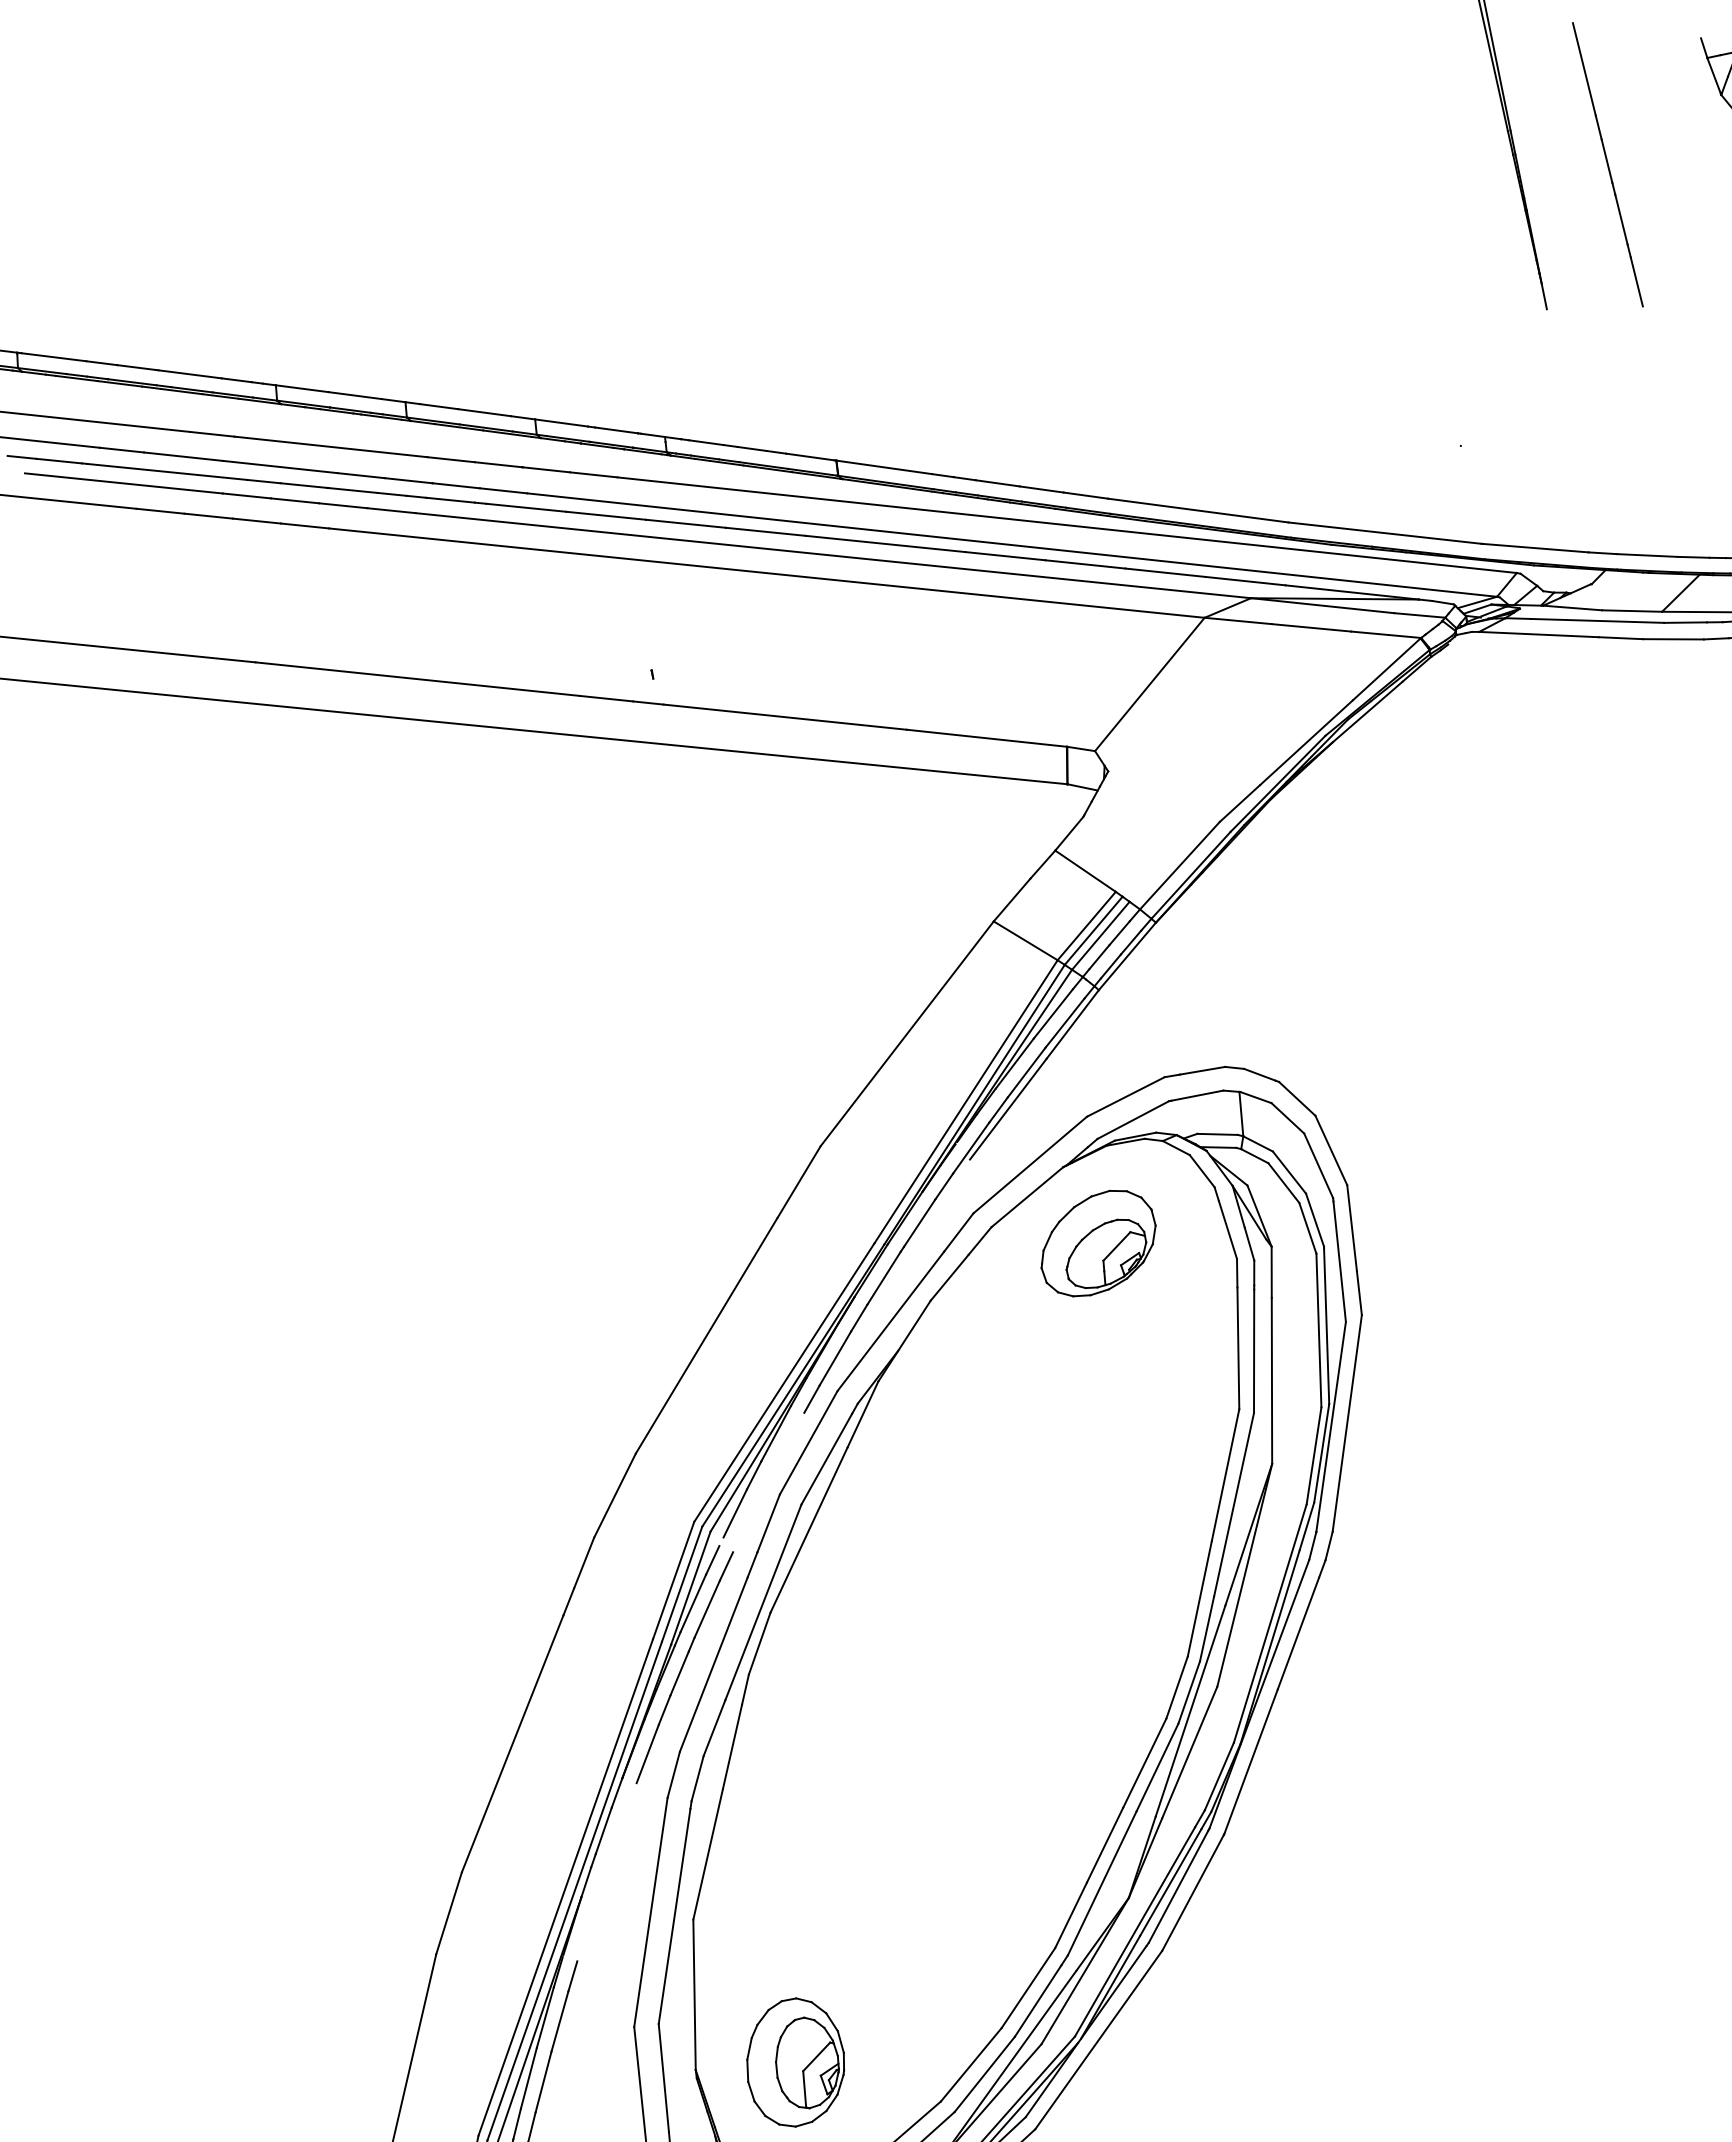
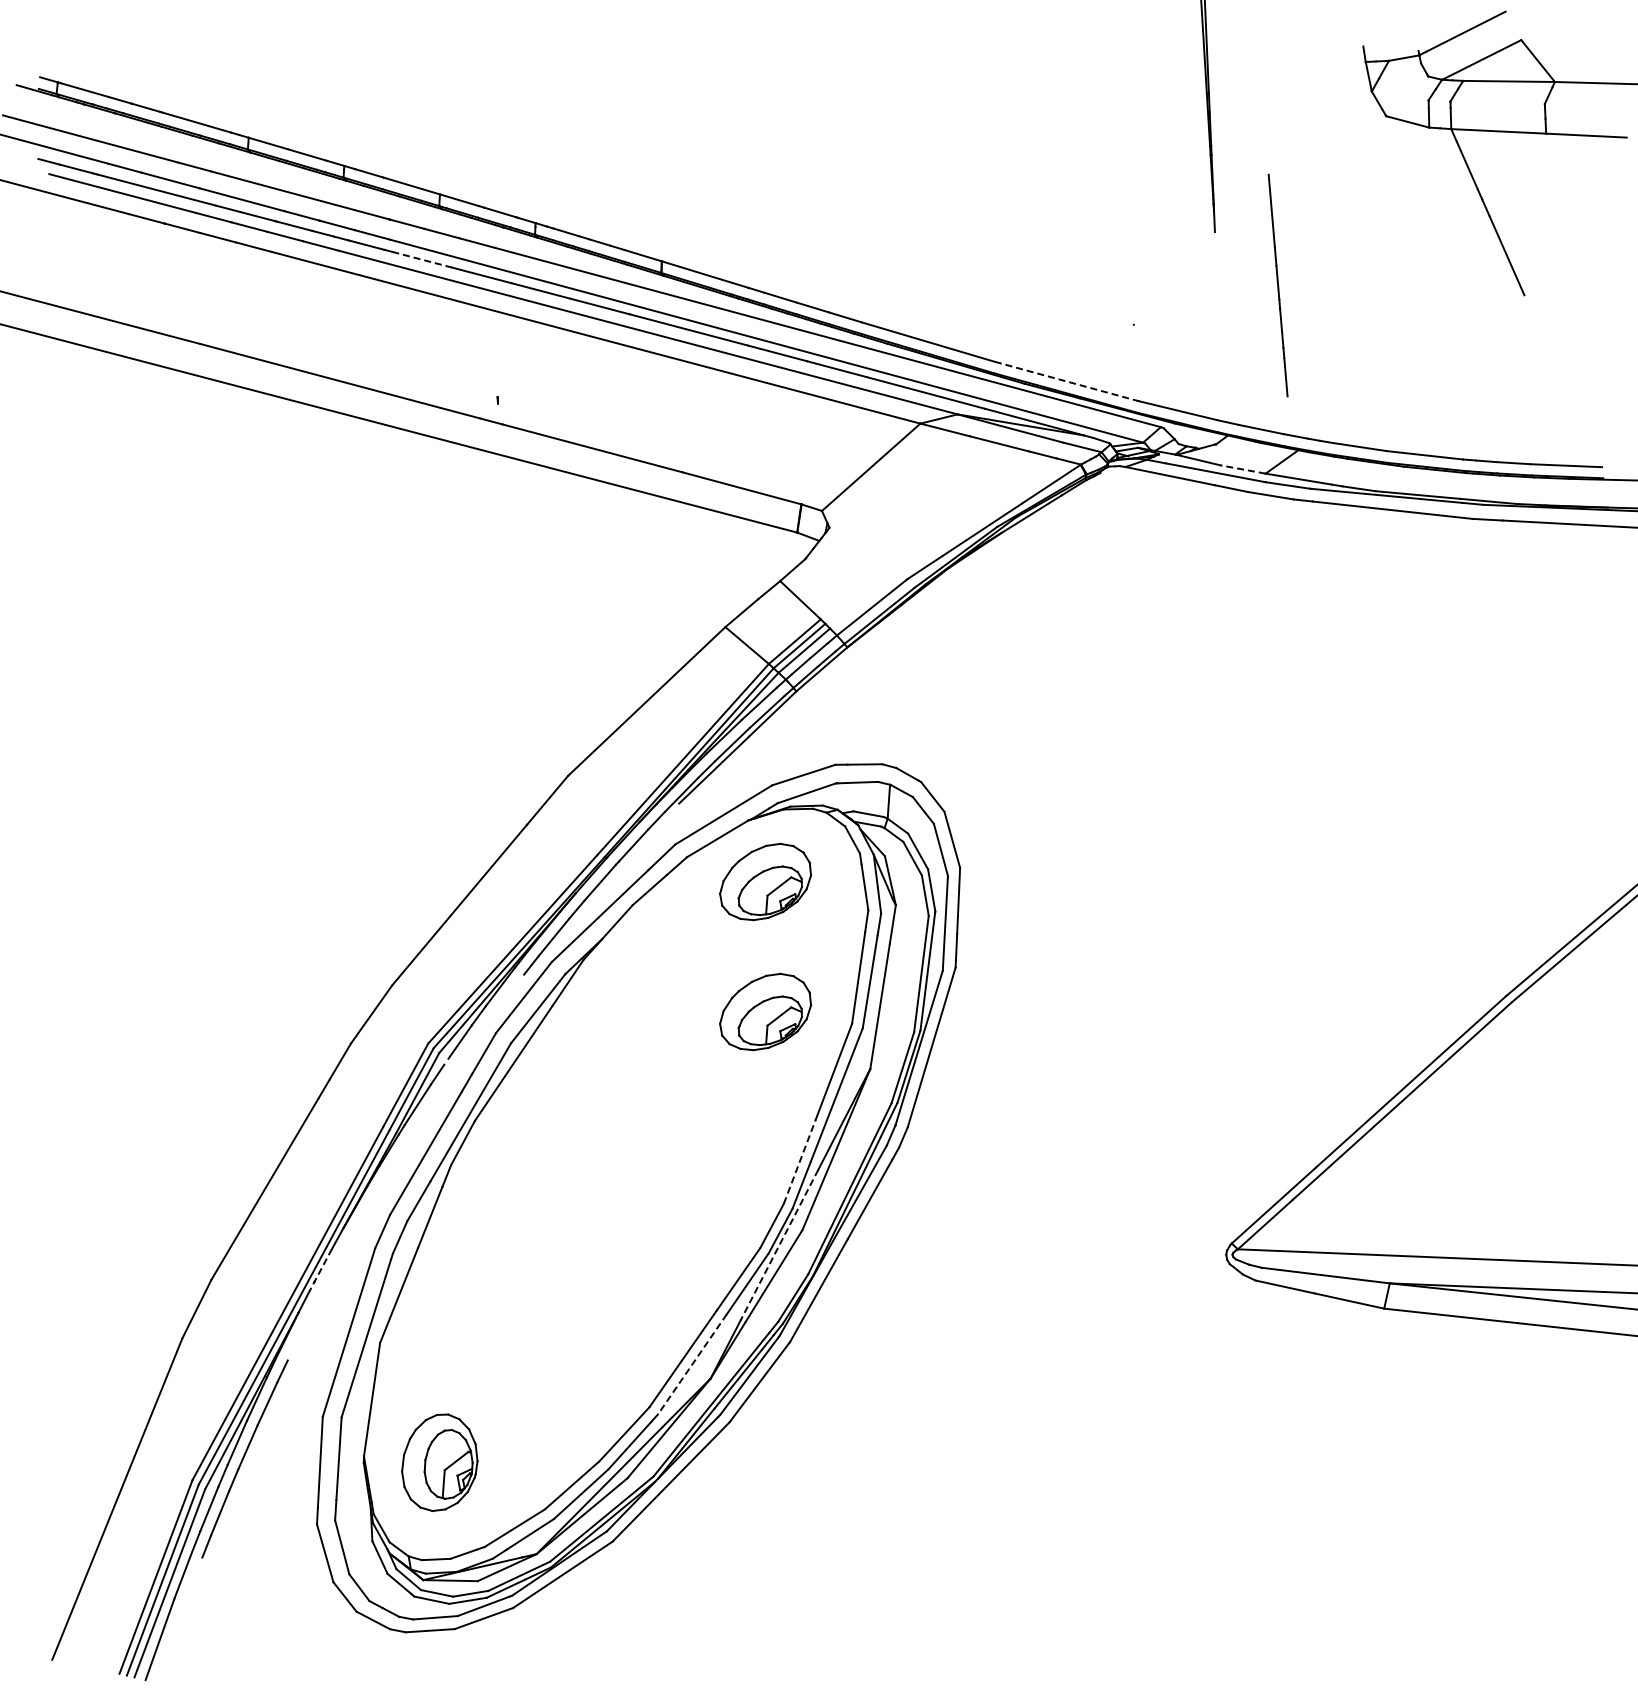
line: (1607, 164) -> (1277, 285), moved
line: (525, 507) -> (422, 259), solid -> dashed
line: (1385, 533) -> (1066, 381), solid -> dashed
line: (1632, 610) -> (1243, 469), solid -> dashed
part: (1124, 1411) -> (765, 1011), added
line: (1199, 1598) -> (799, 1161), solid -> dashed
part: (684, 1668) -> (403, 1152), removed
line: (1190, 1711) -> (779, 1245), solid -> dashed
line: (601, 1837) -> (320, 1270), solid -> dashed
line: (1102, 1883) -> (692, 1364), solid -> dashed

